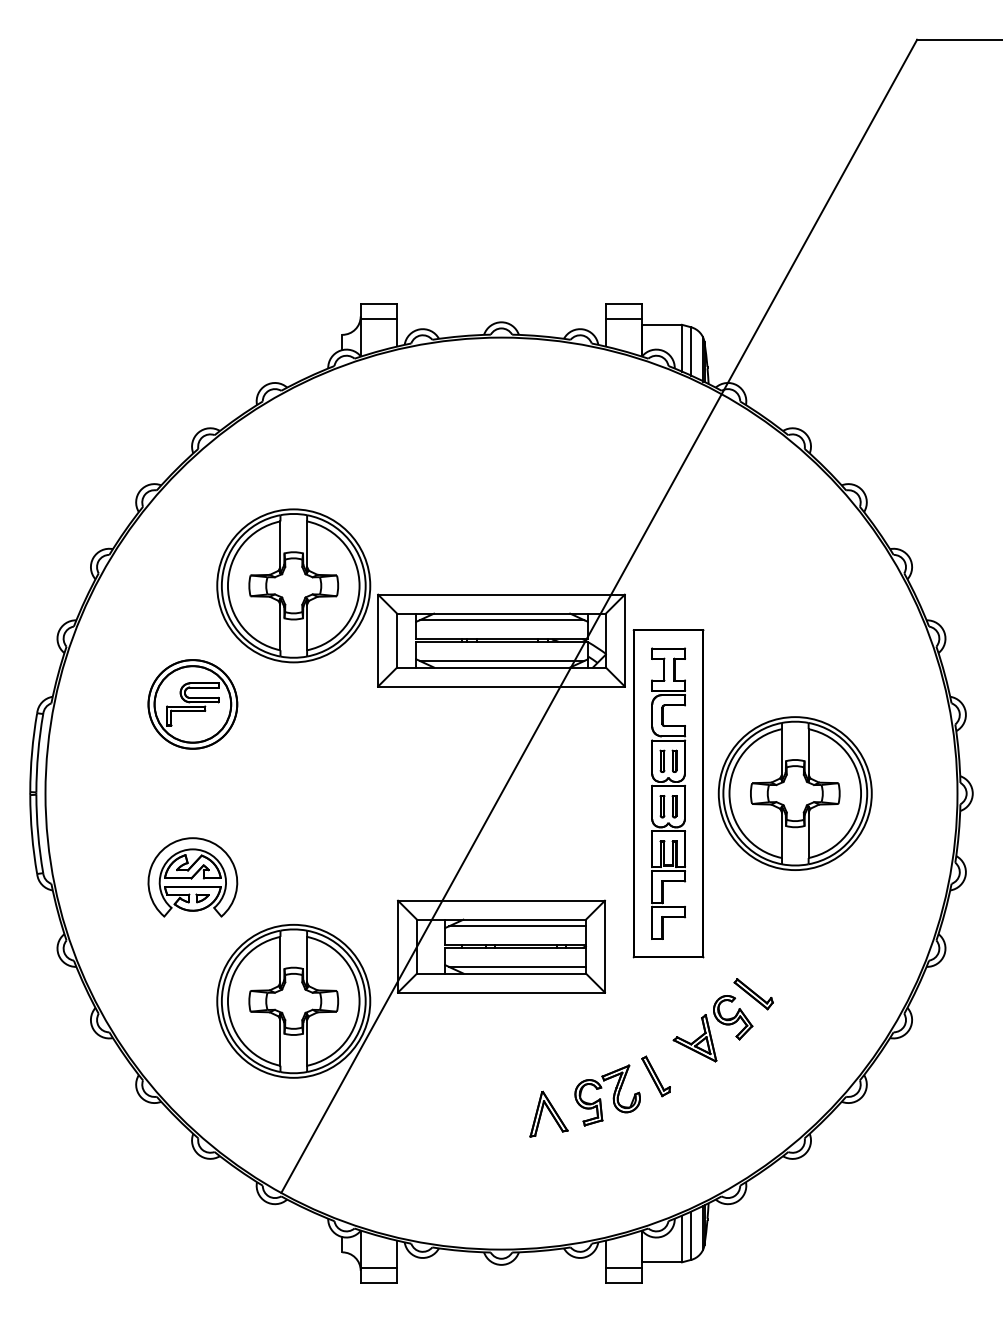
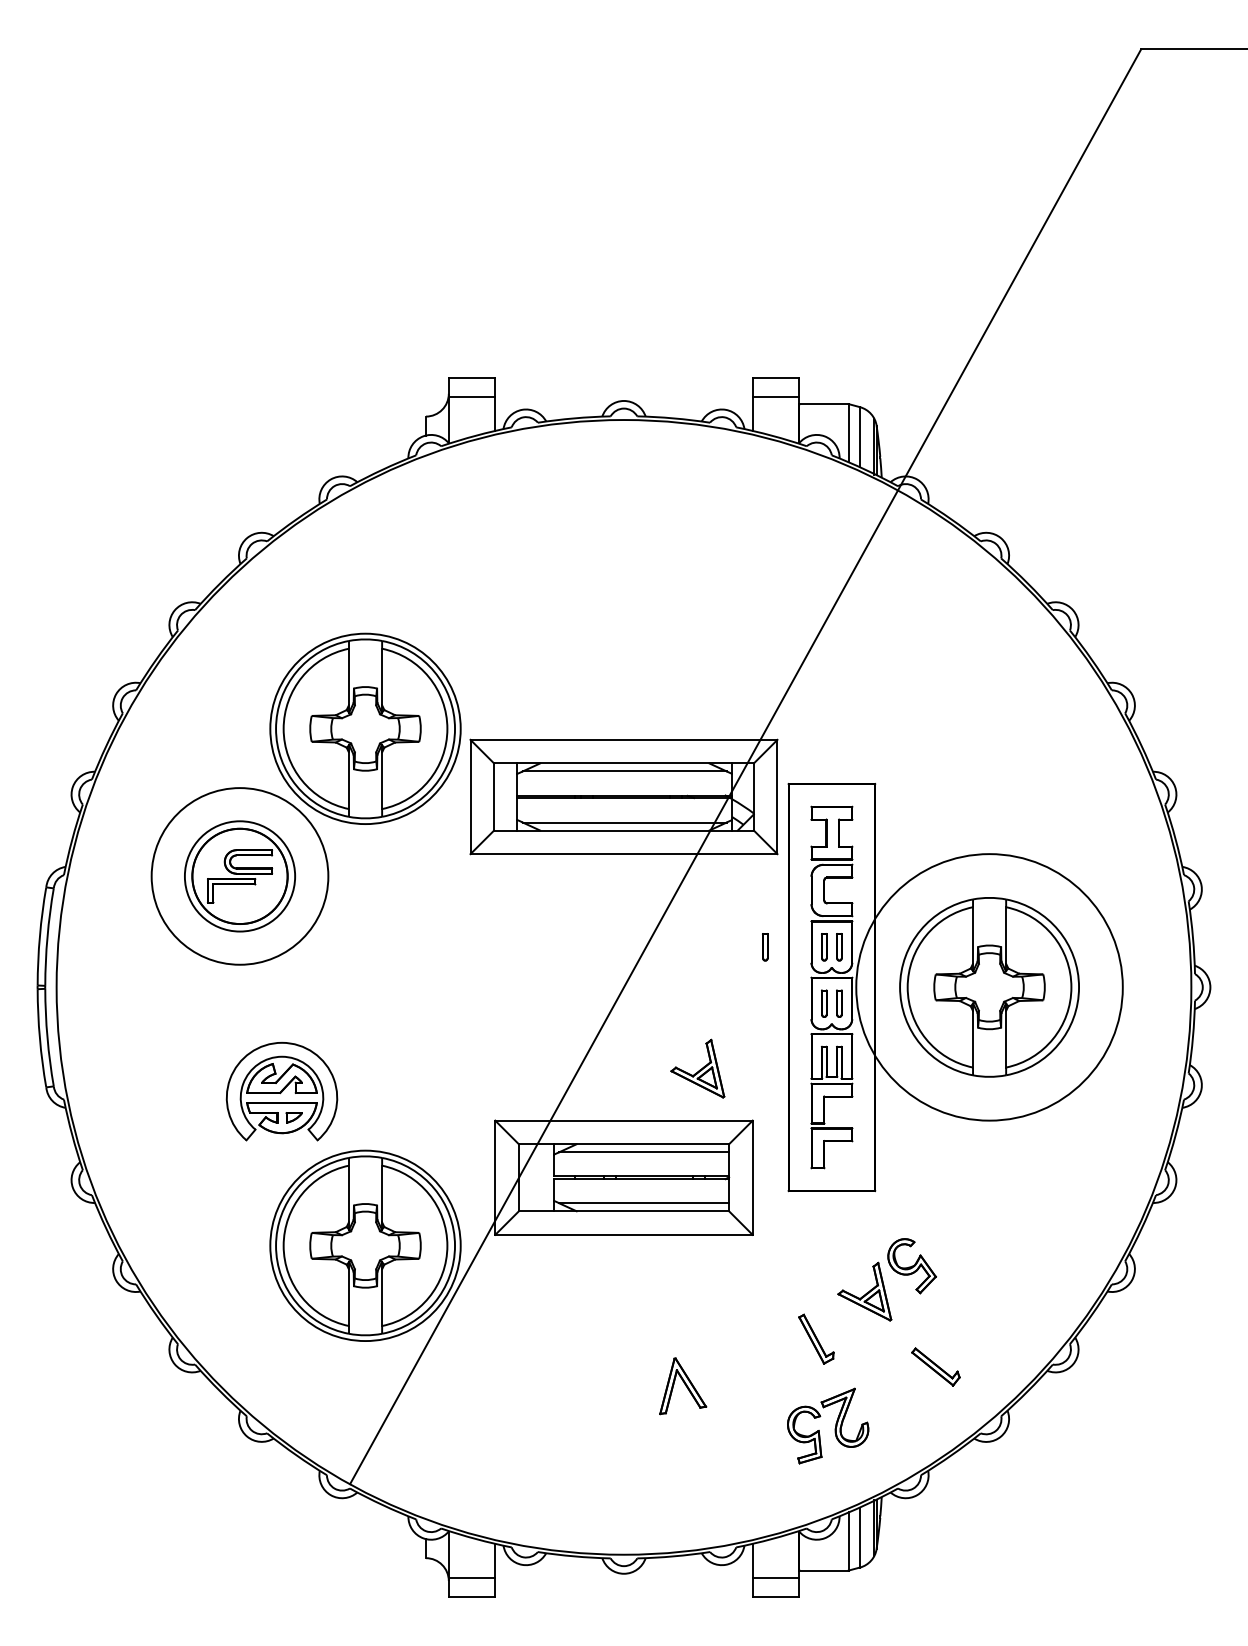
circle: (192, 704) -> (239, 876), size x1.6
part: (615, 761) -> (765, 947), added
circle: (795, 793) -> (989, 987), size x1.4
part: (560, 858) -> (697, 1068), added
part: (192, 877) -> (281, 1091), moved
part: (753, 993) -> (935, 1366), moved
part: (612, 1097) -> (834, 1428), moved

